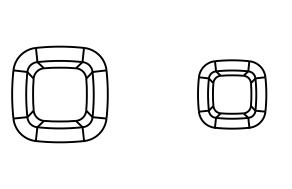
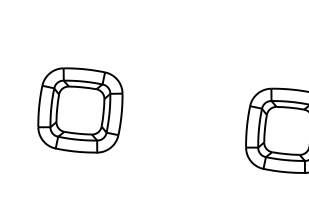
part: (59, 94) -> (80, 110), size x0.71

